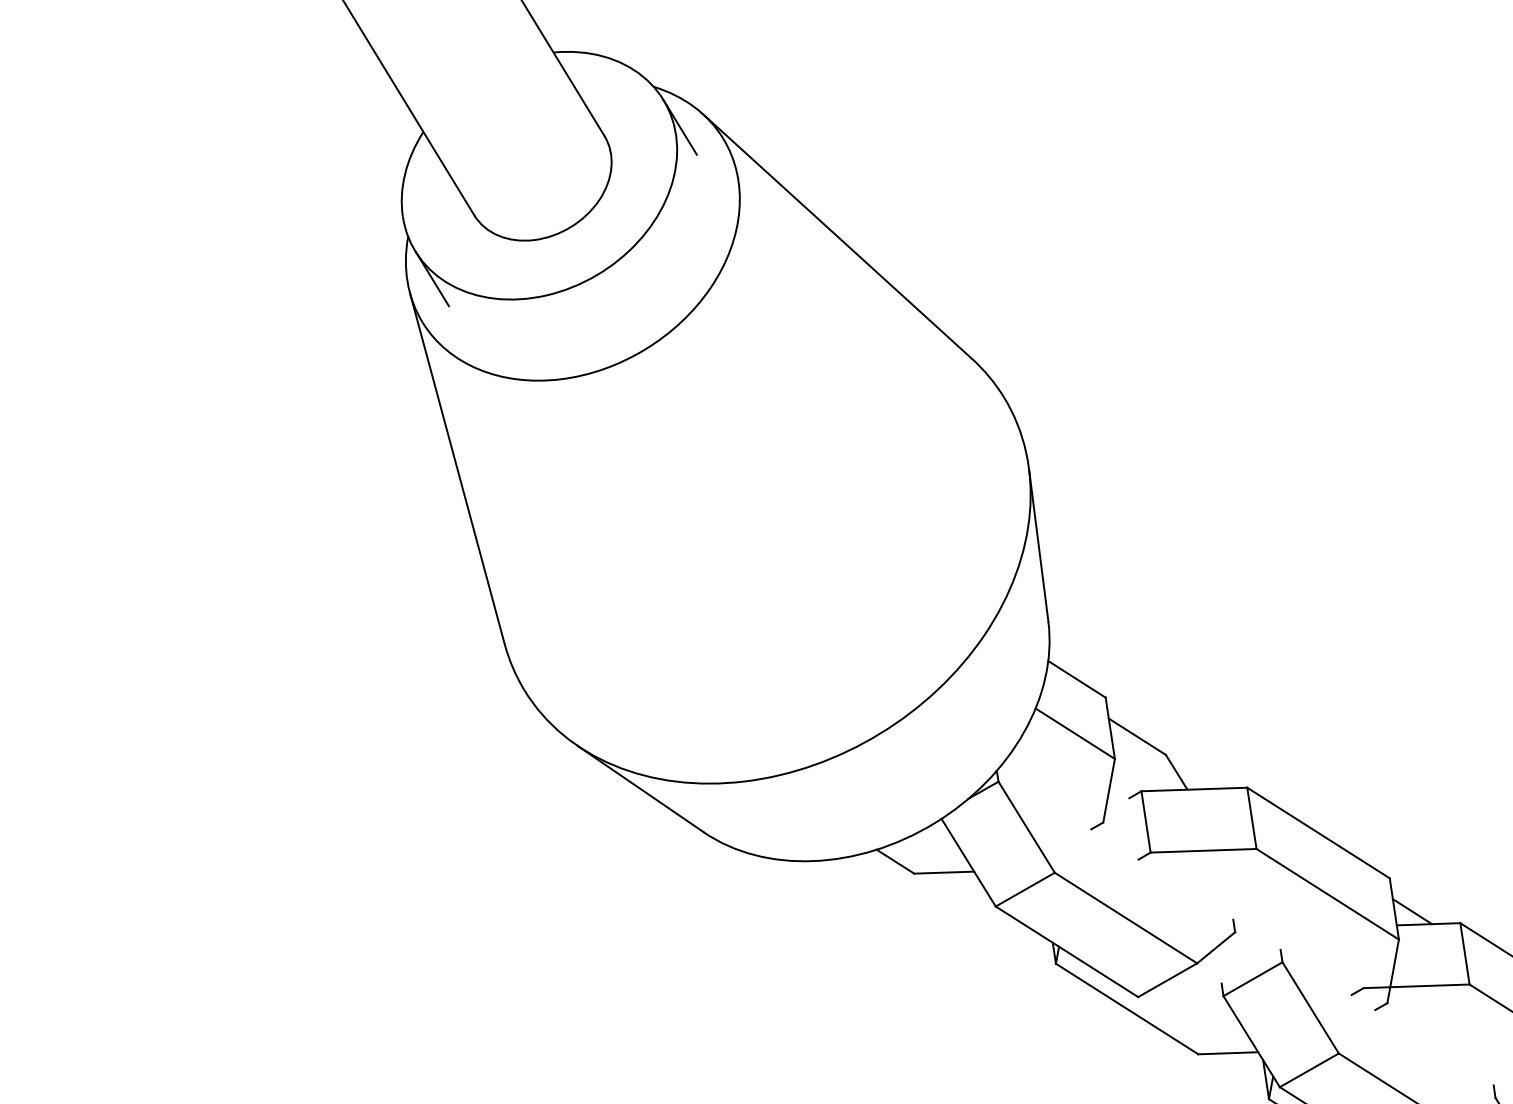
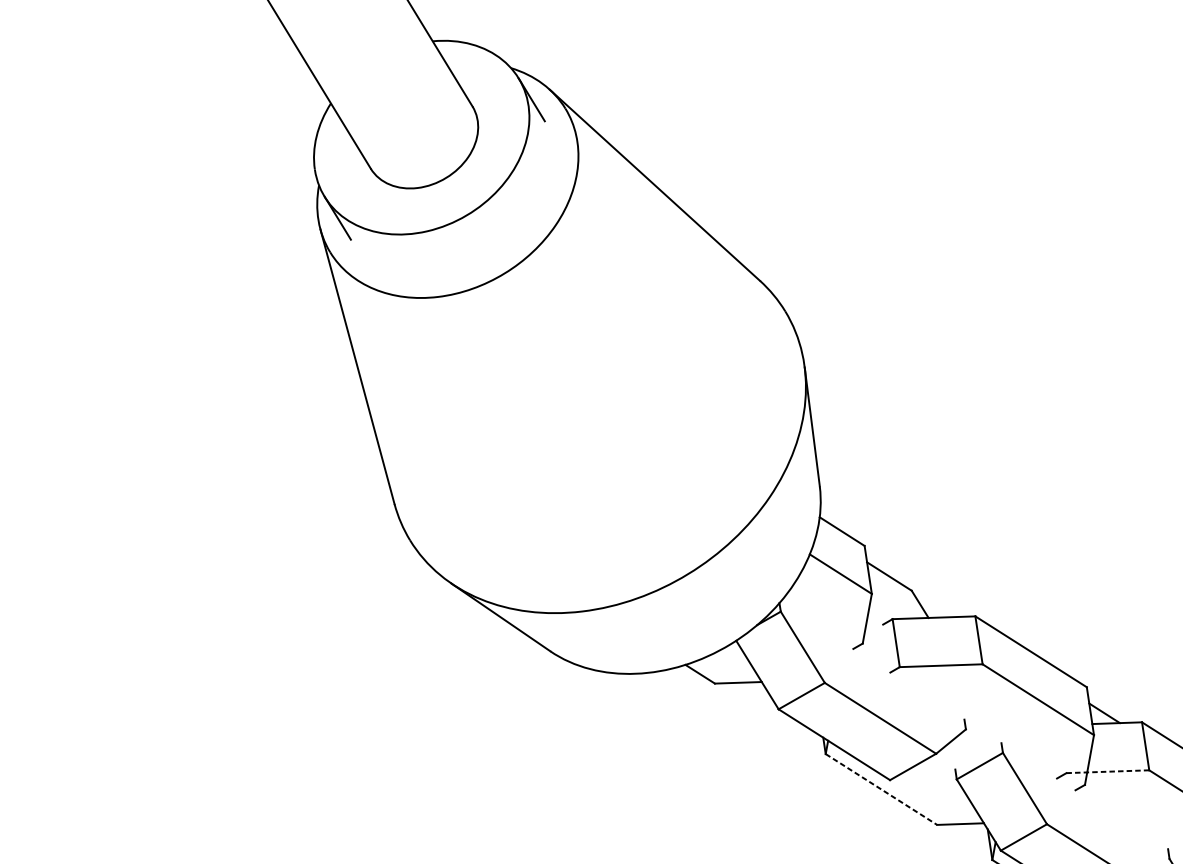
line: (1416, 986) -> (1107, 771), solid -> dashed
line: (1127, 1009) -> (881, 789), solid -> dashed

